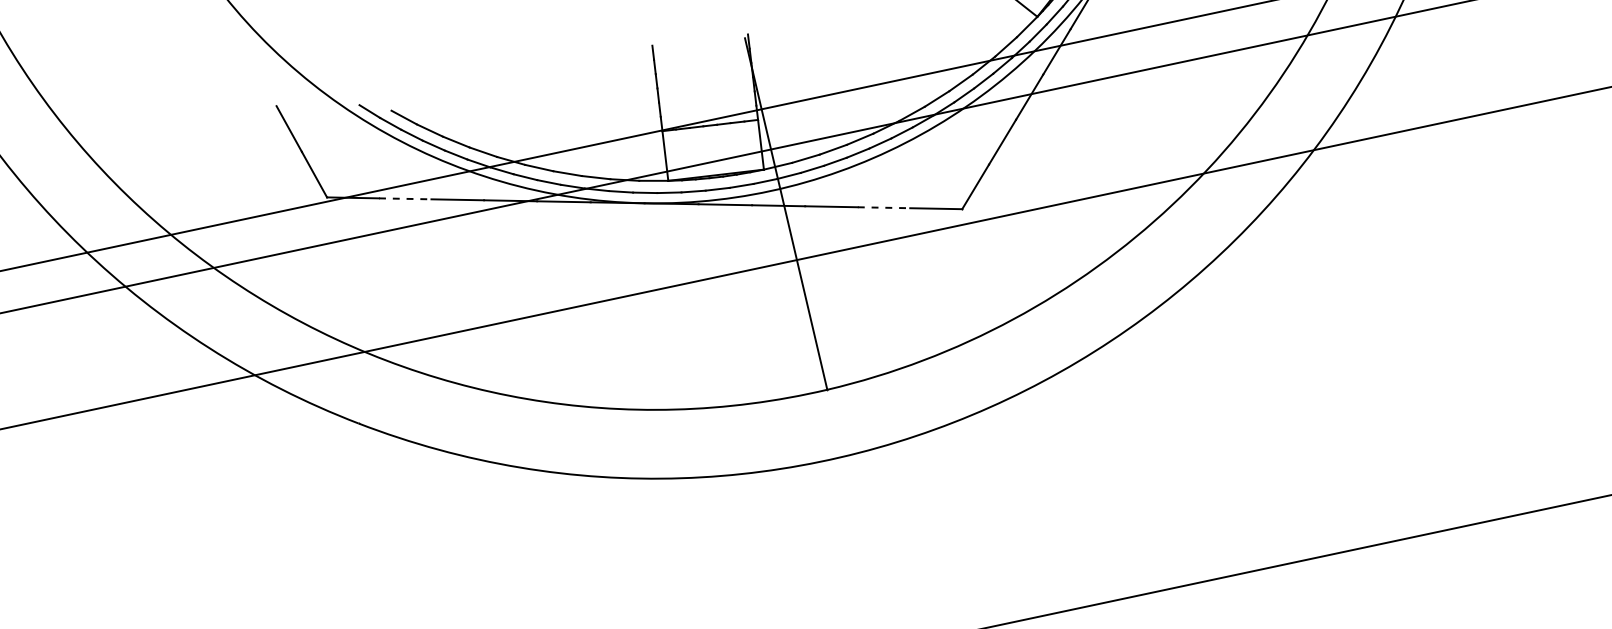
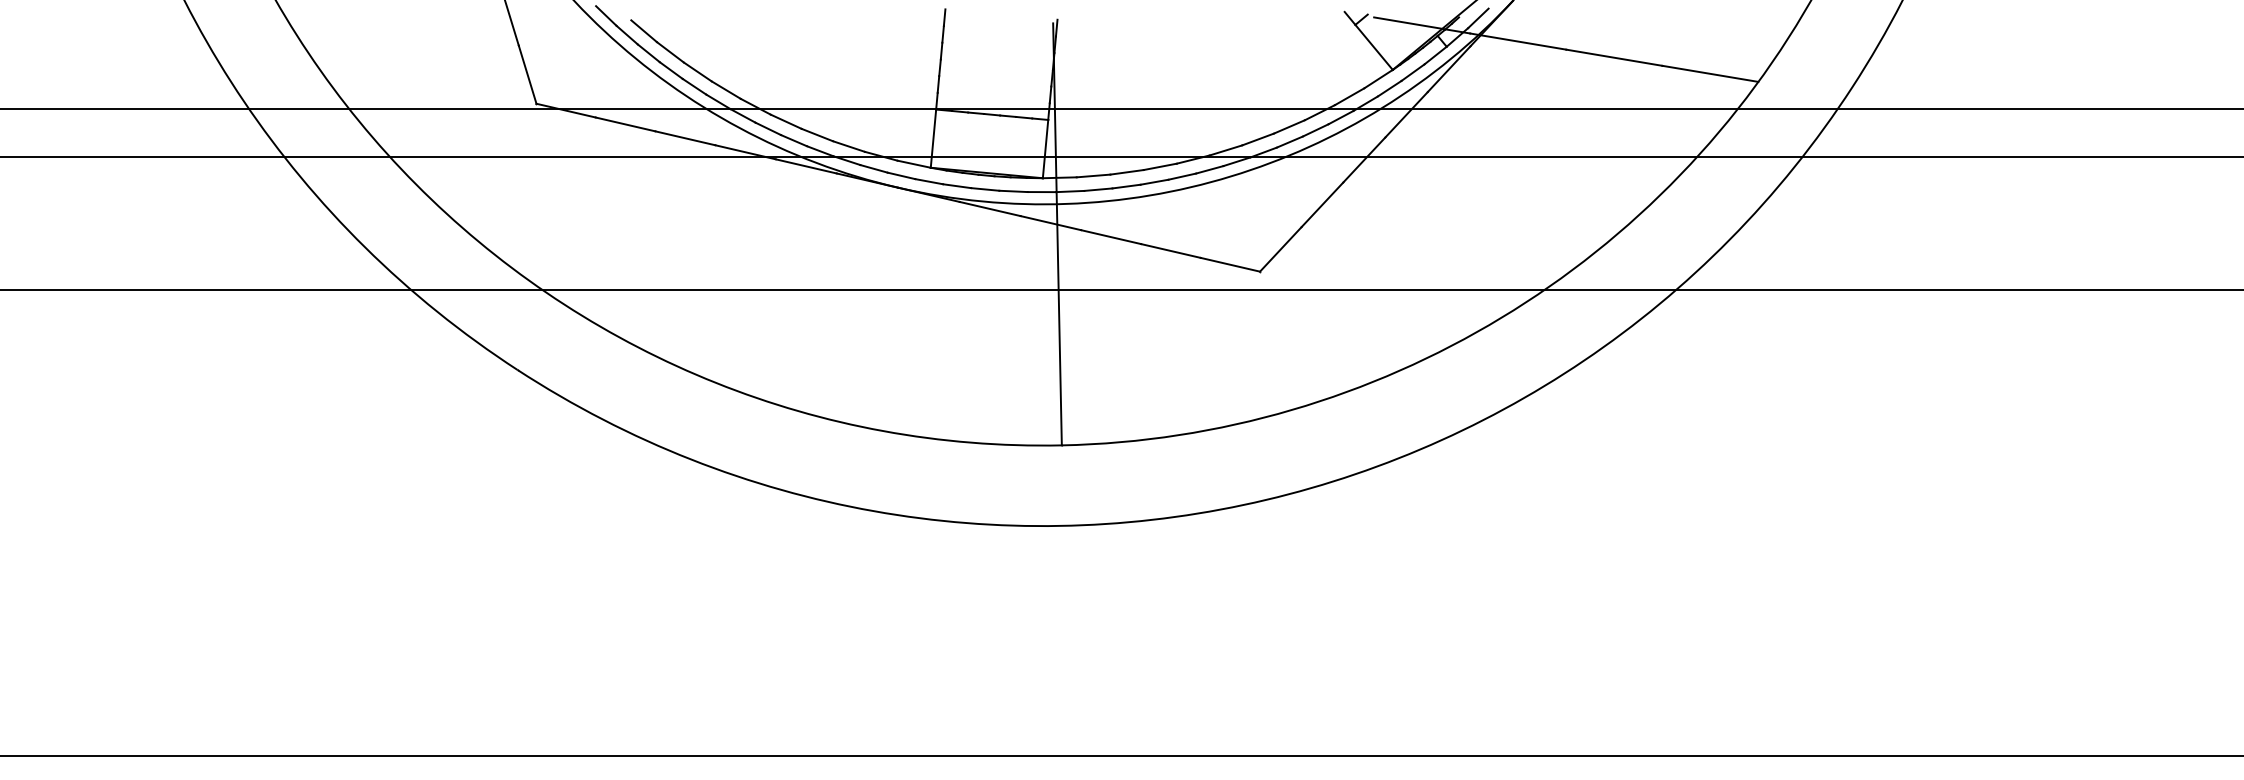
line: (405, 198) -> (625, 124), dashed -> solid
line: (883, 208) -> (1170, 251), dashed -> solid

